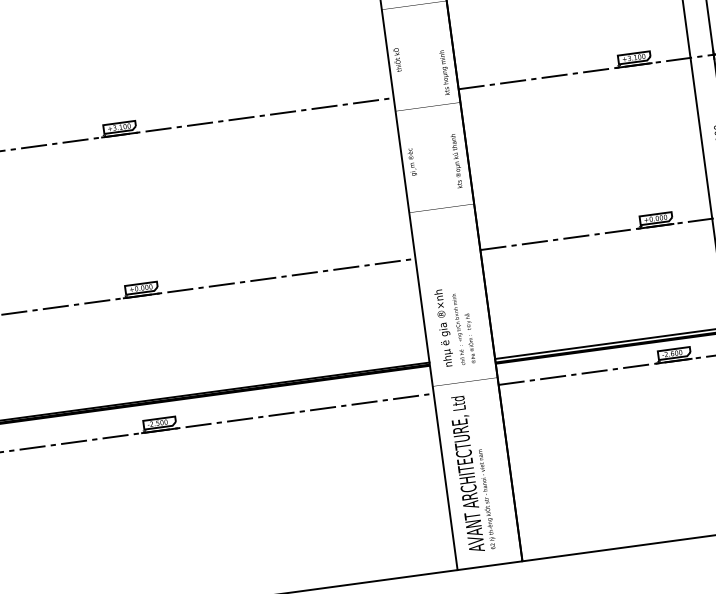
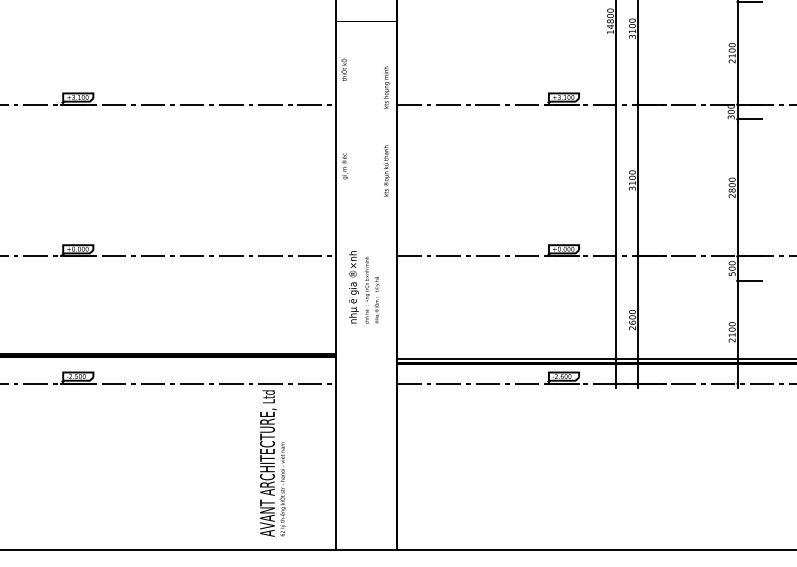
text: (455, 326) -> (364, 287), moved
text: (472, 473) -> (272, 463), moved

